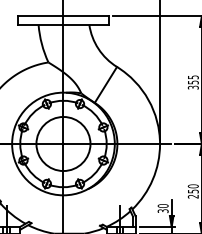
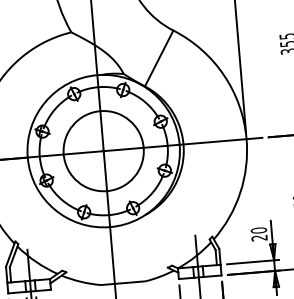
text: (163, 210) -> (259, 237), 30 -> 20

